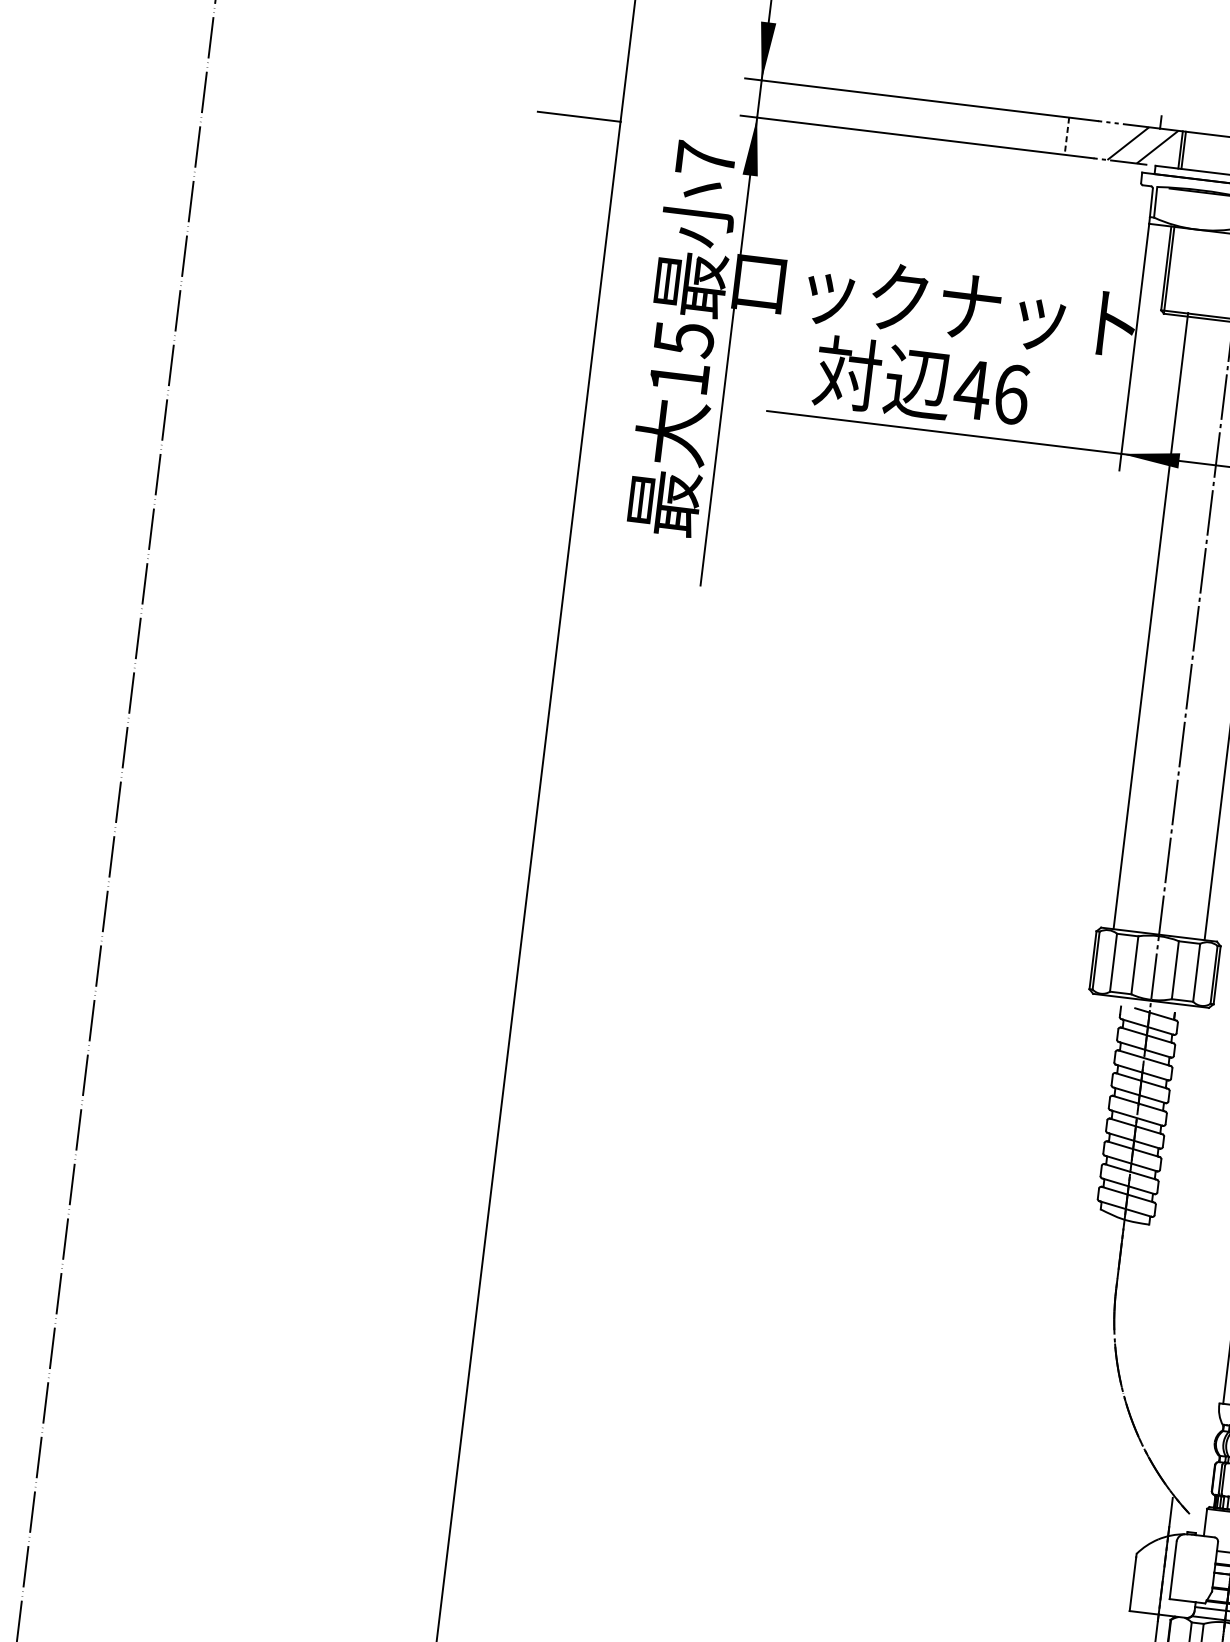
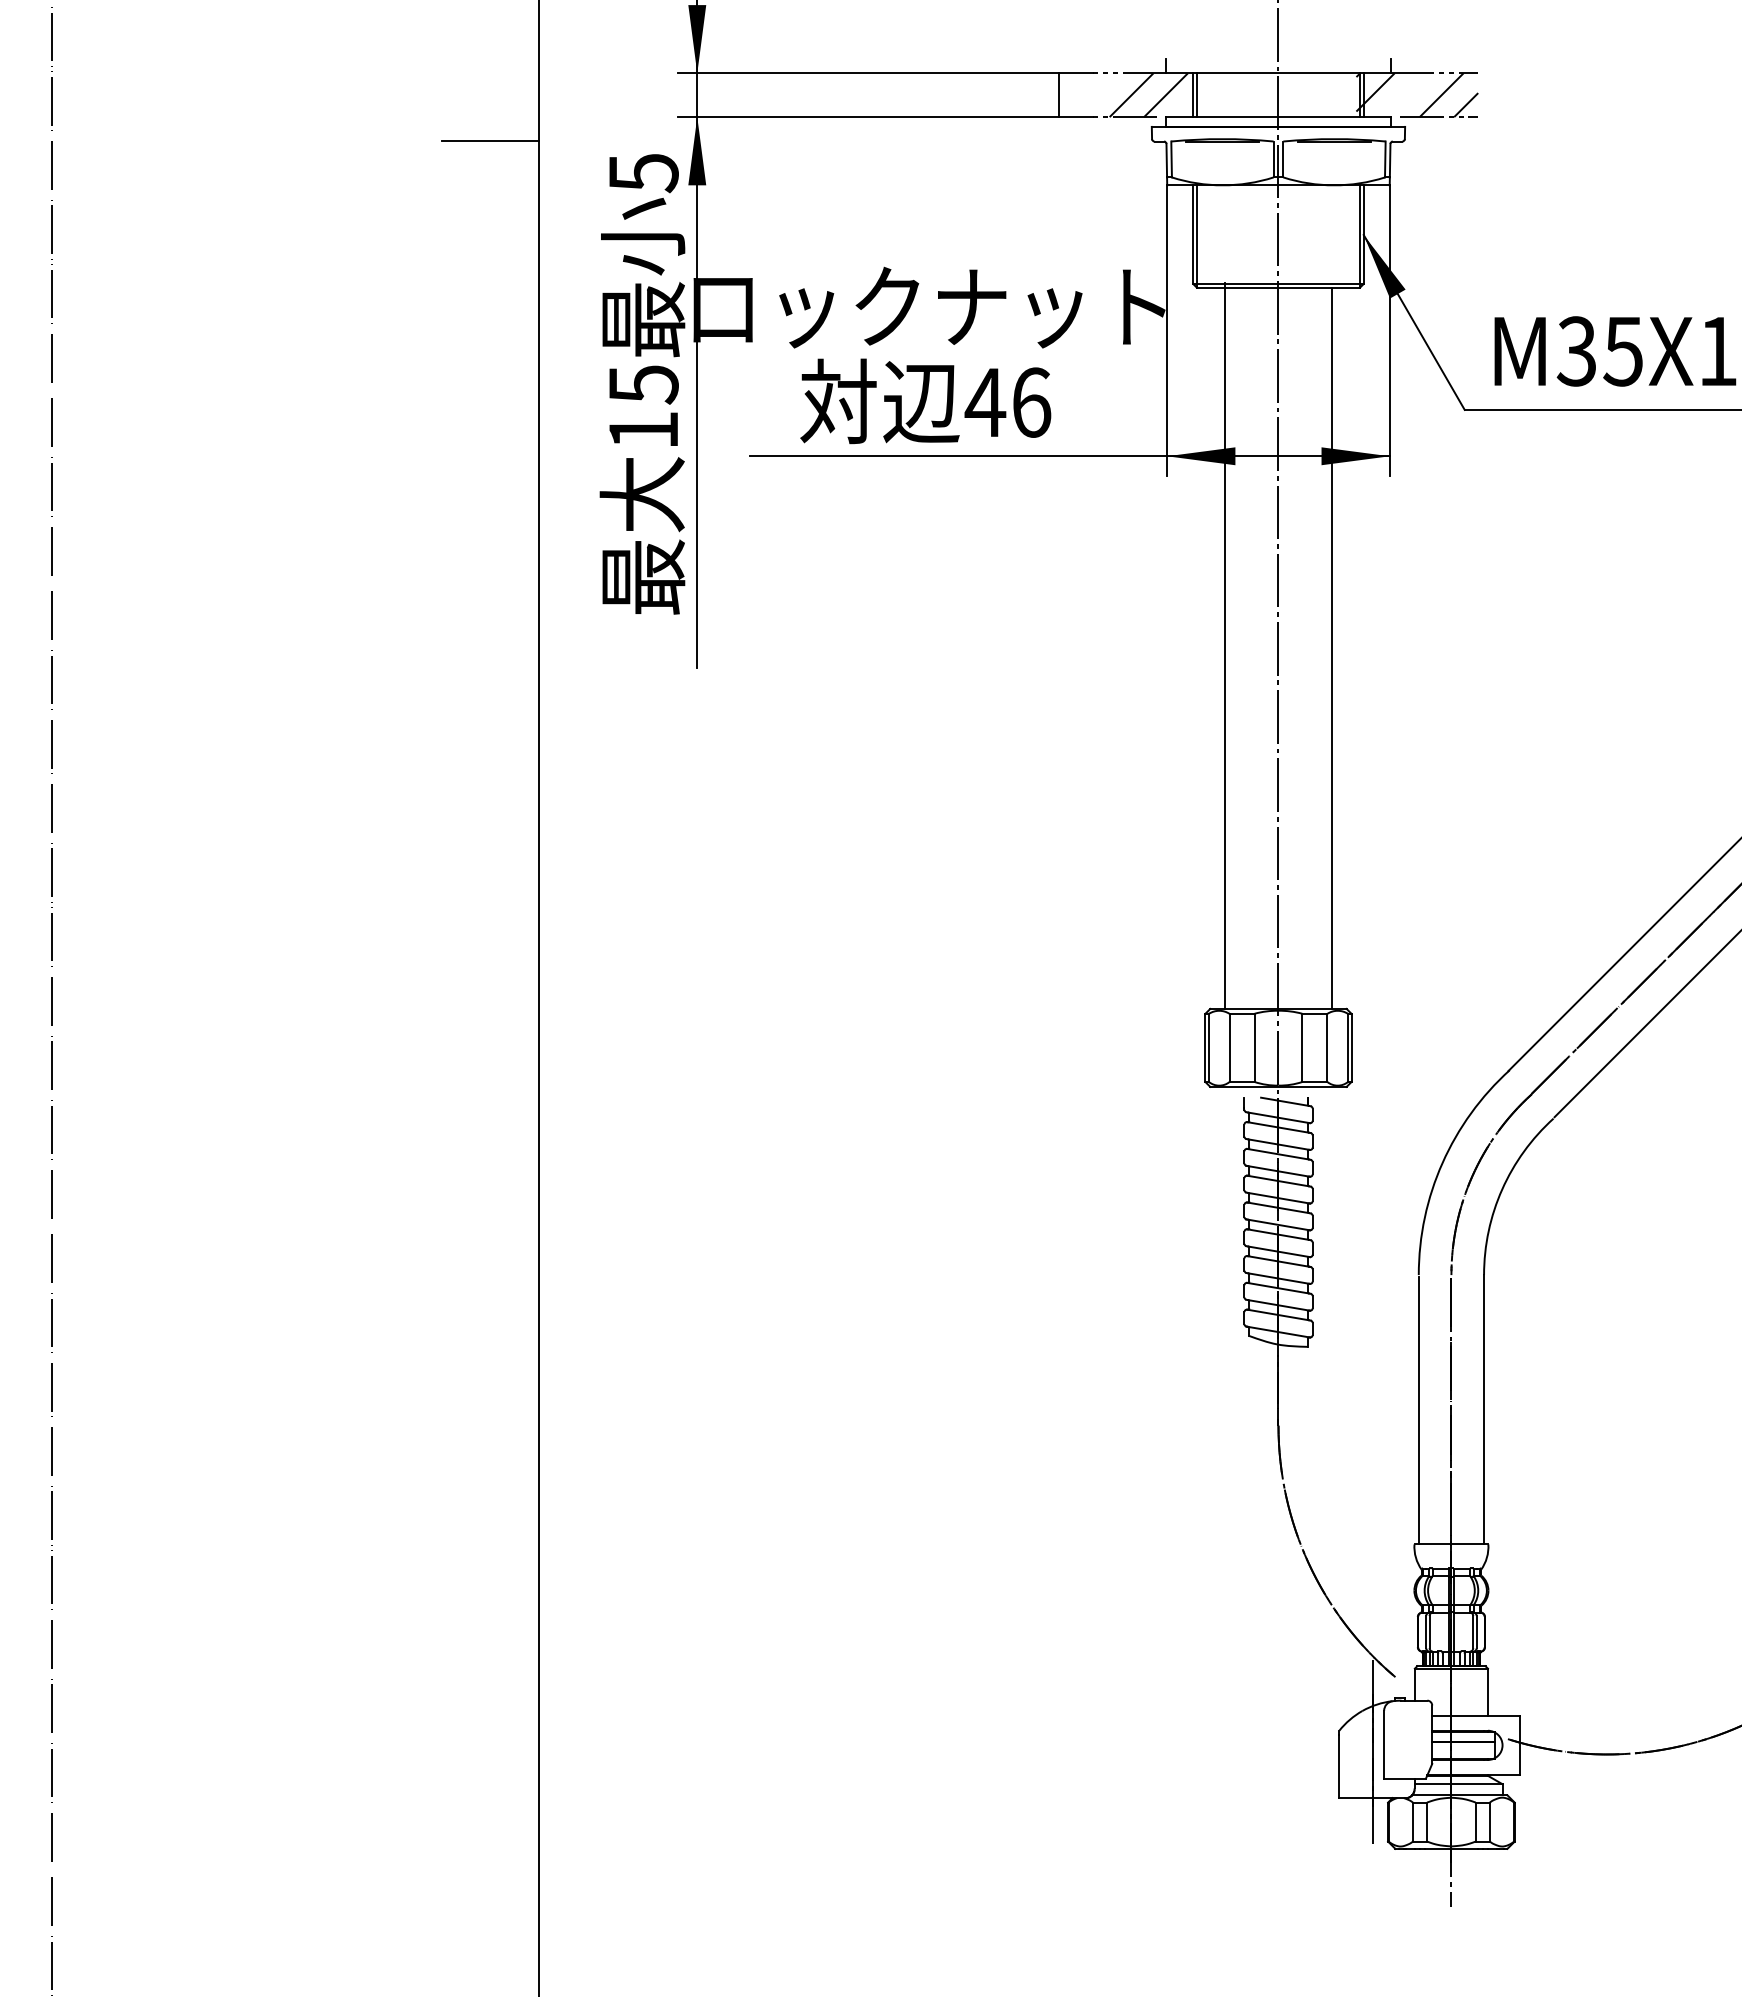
line: (1067, 136) -> (1059, 95), dashed -> solid
text: (705, 159) -> (643, 173), 7 -> 5

